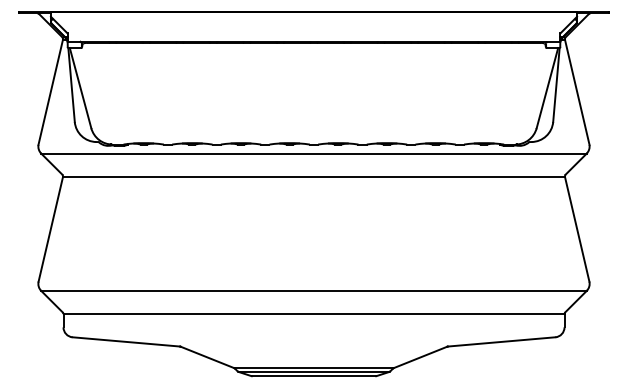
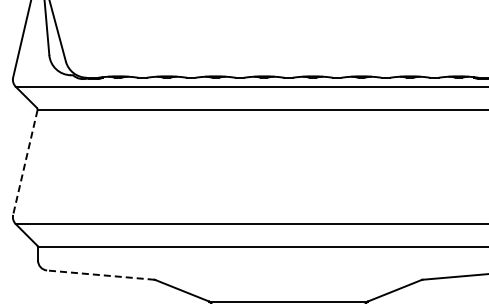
line: (50, 229) -> (25, 162), solid -> dashed
line: (126, 341) -> (101, 274), solid -> dashed

